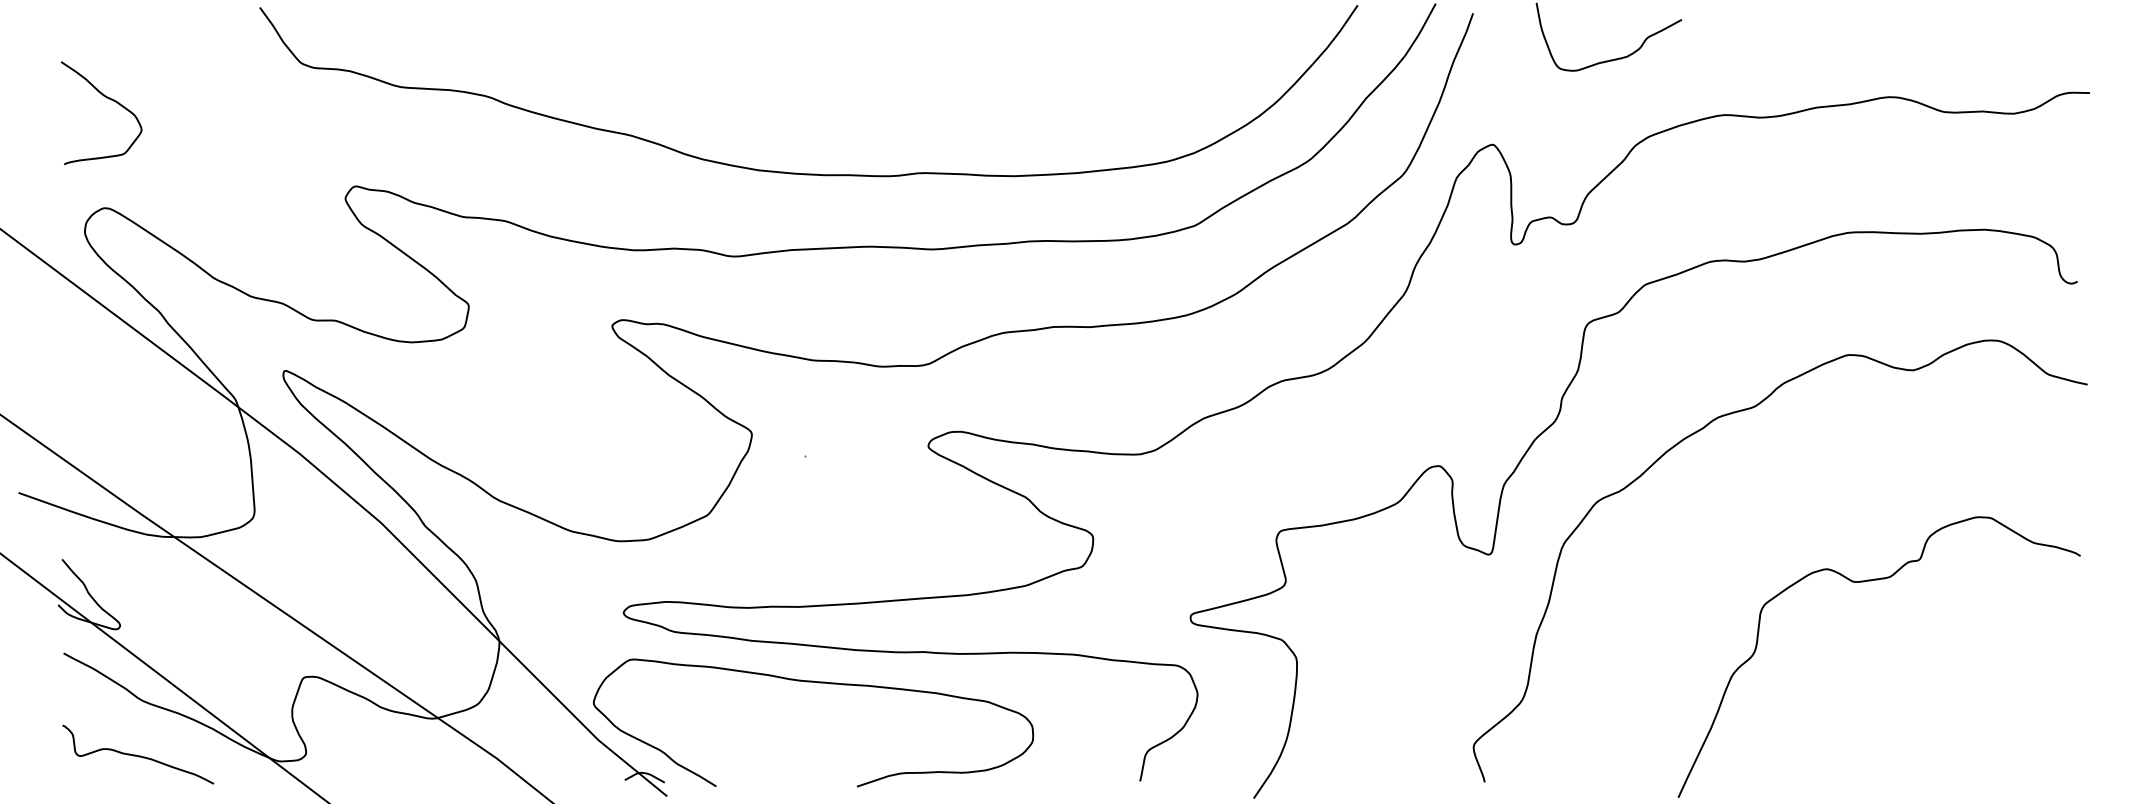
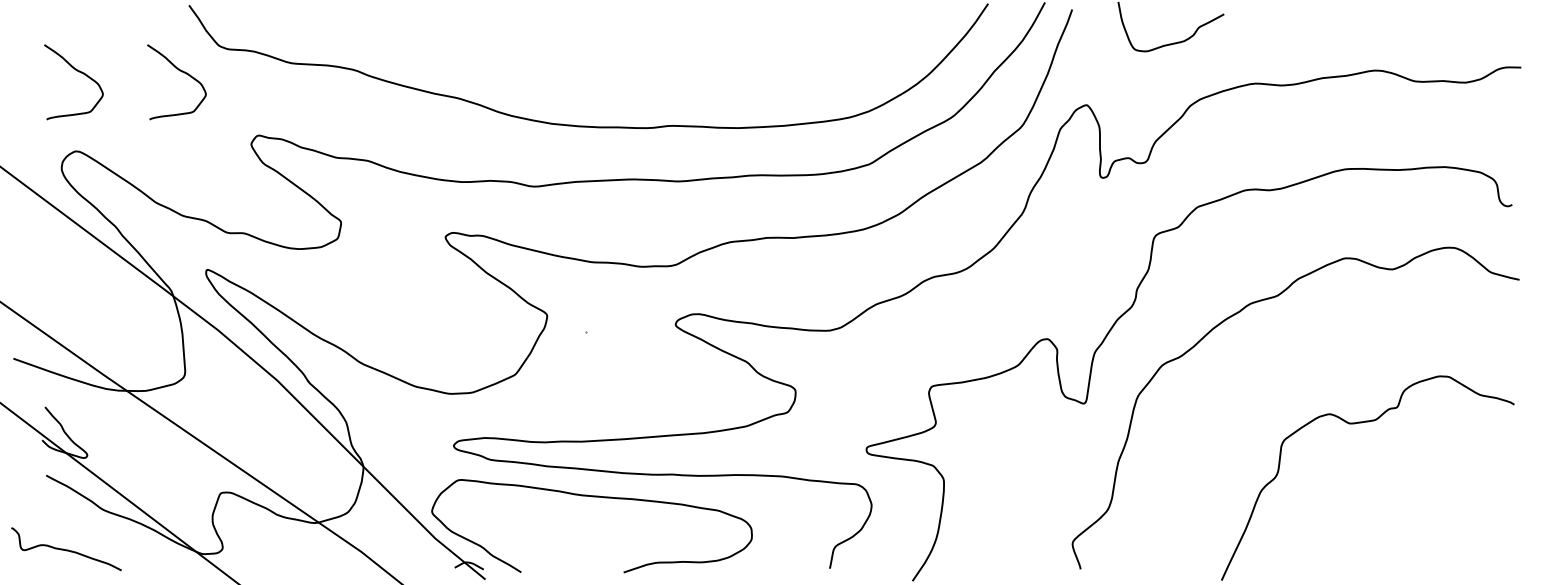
curve: (249, 99) -> (181, 72), added
curve: (138, 755) -> (66, 549), moved

